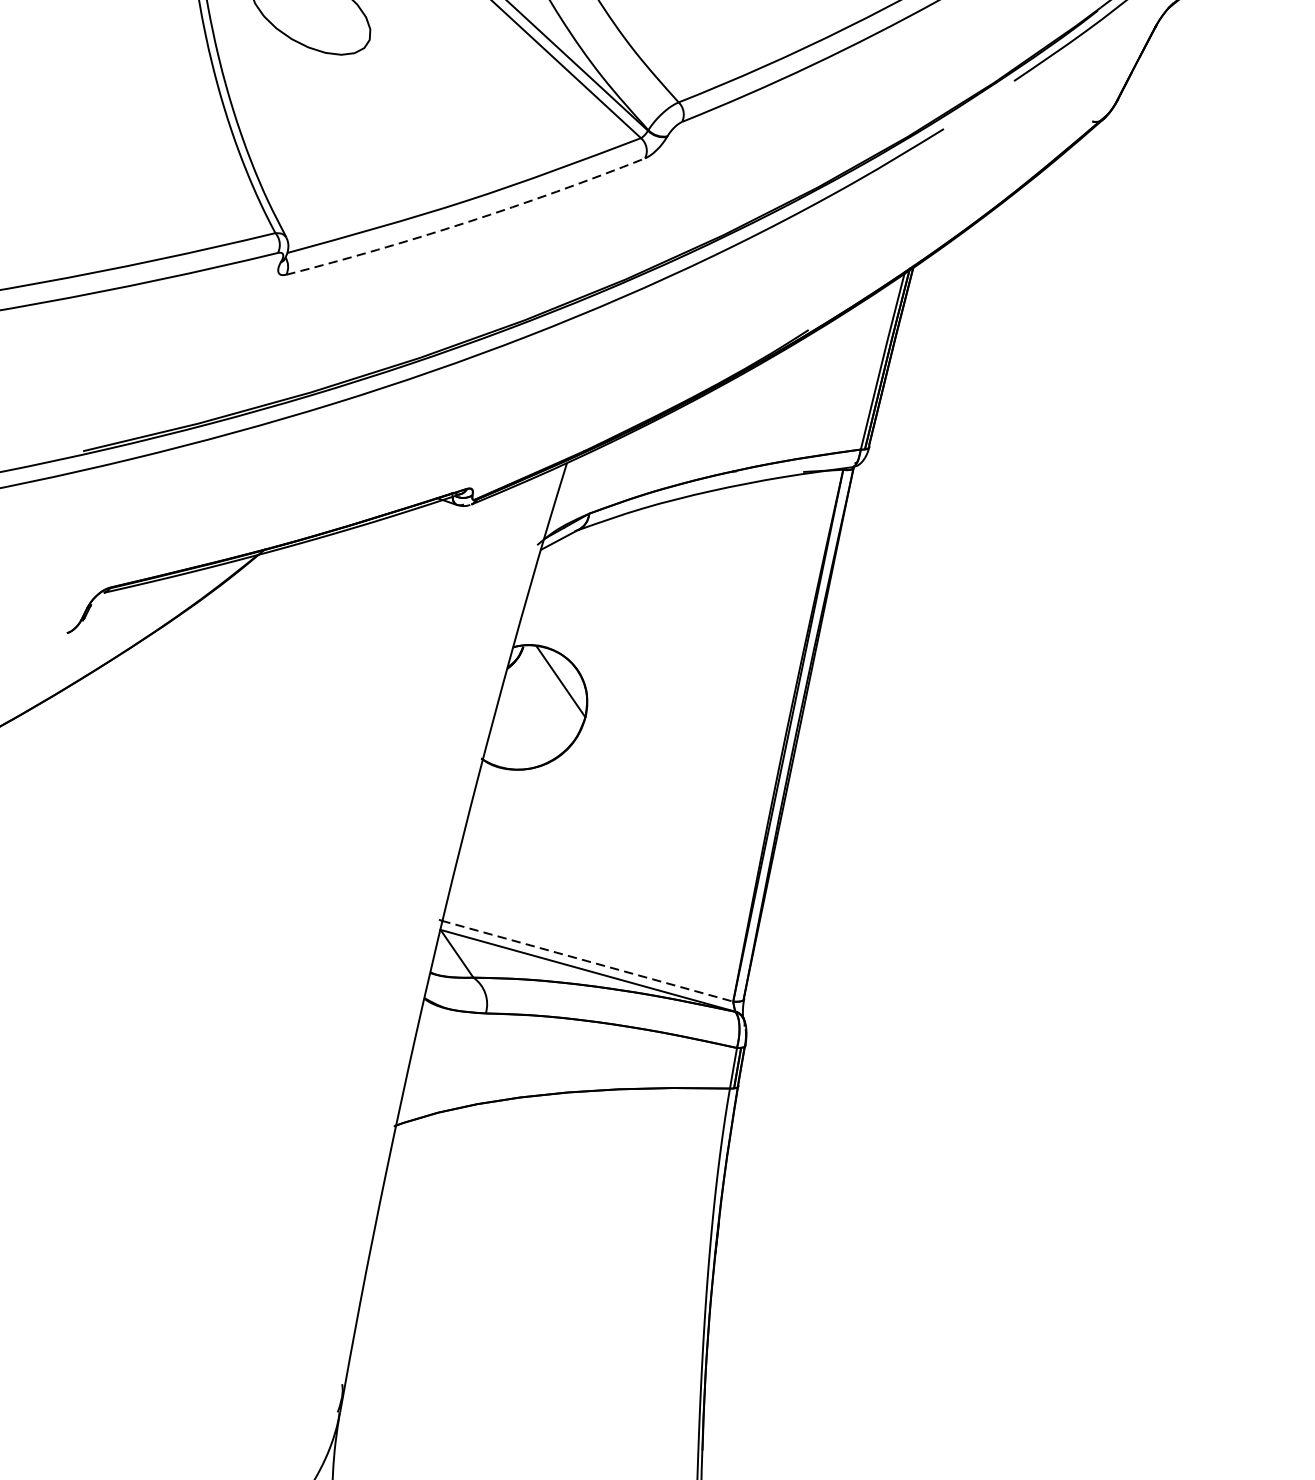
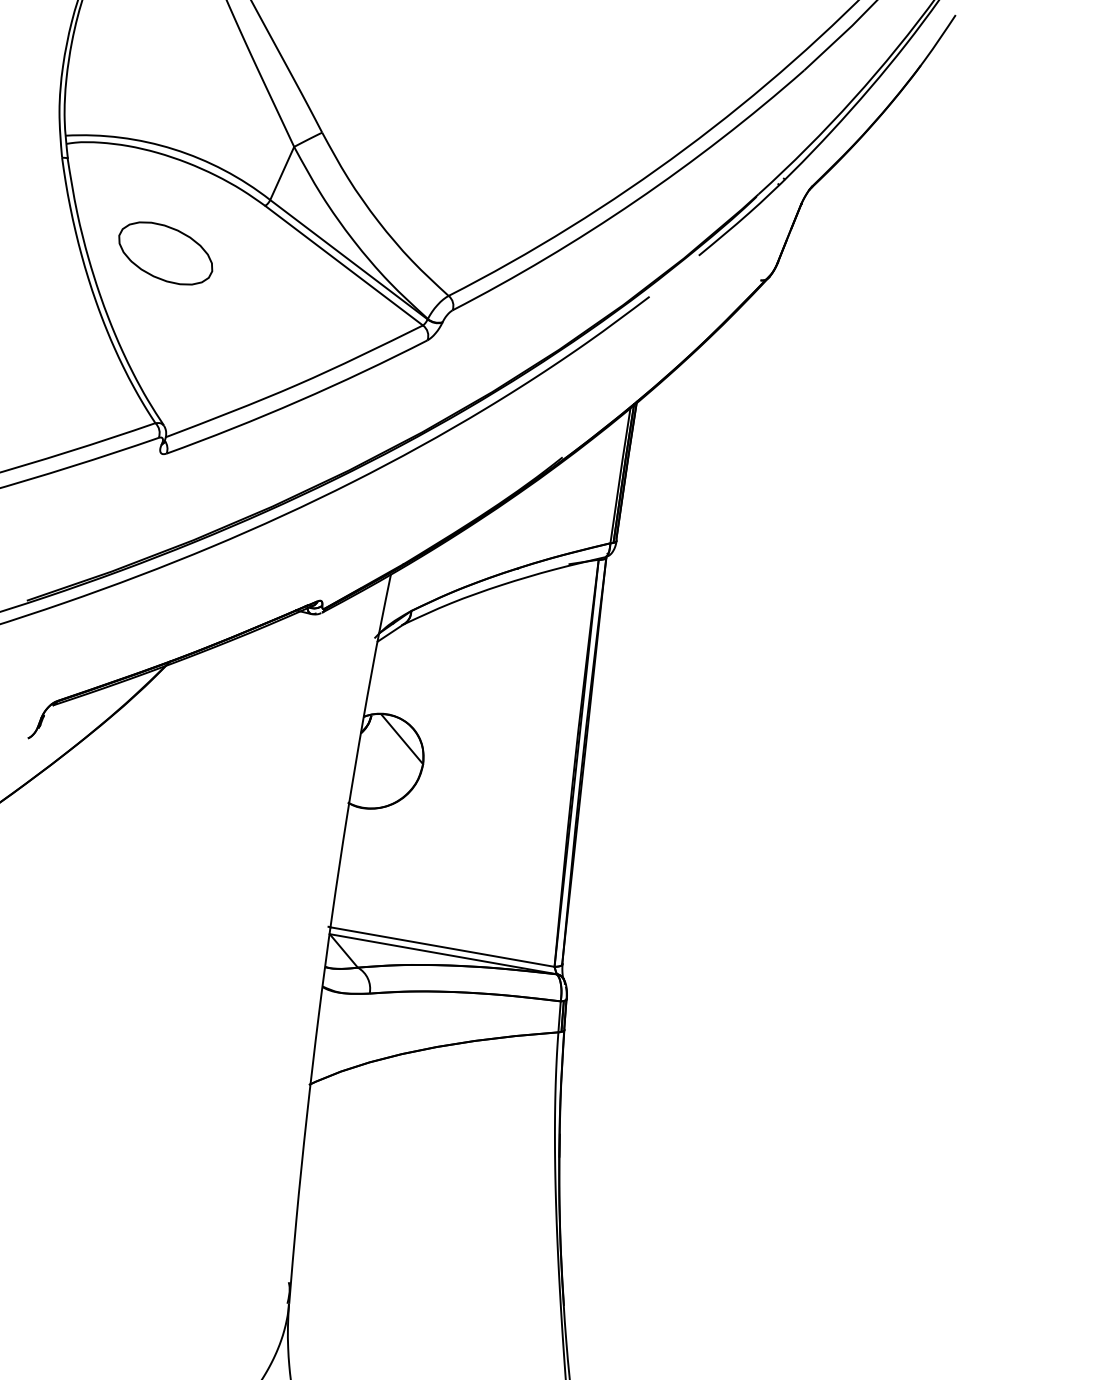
arc: (467, 222) -> (298, 401), dashed -> solid
line: (587, 961) -> (442, 947), dashed -> solid

